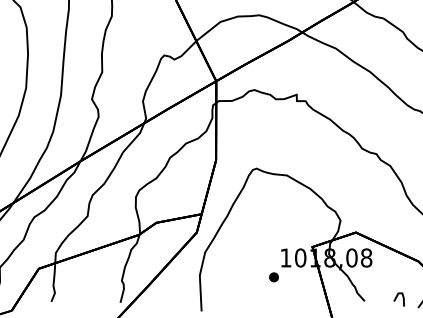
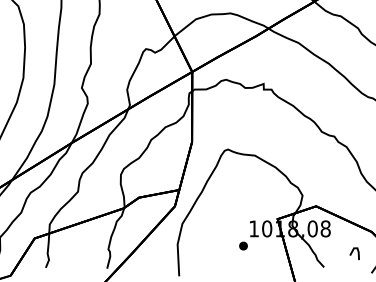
line: (396, 299) -> (352, 253), moved

